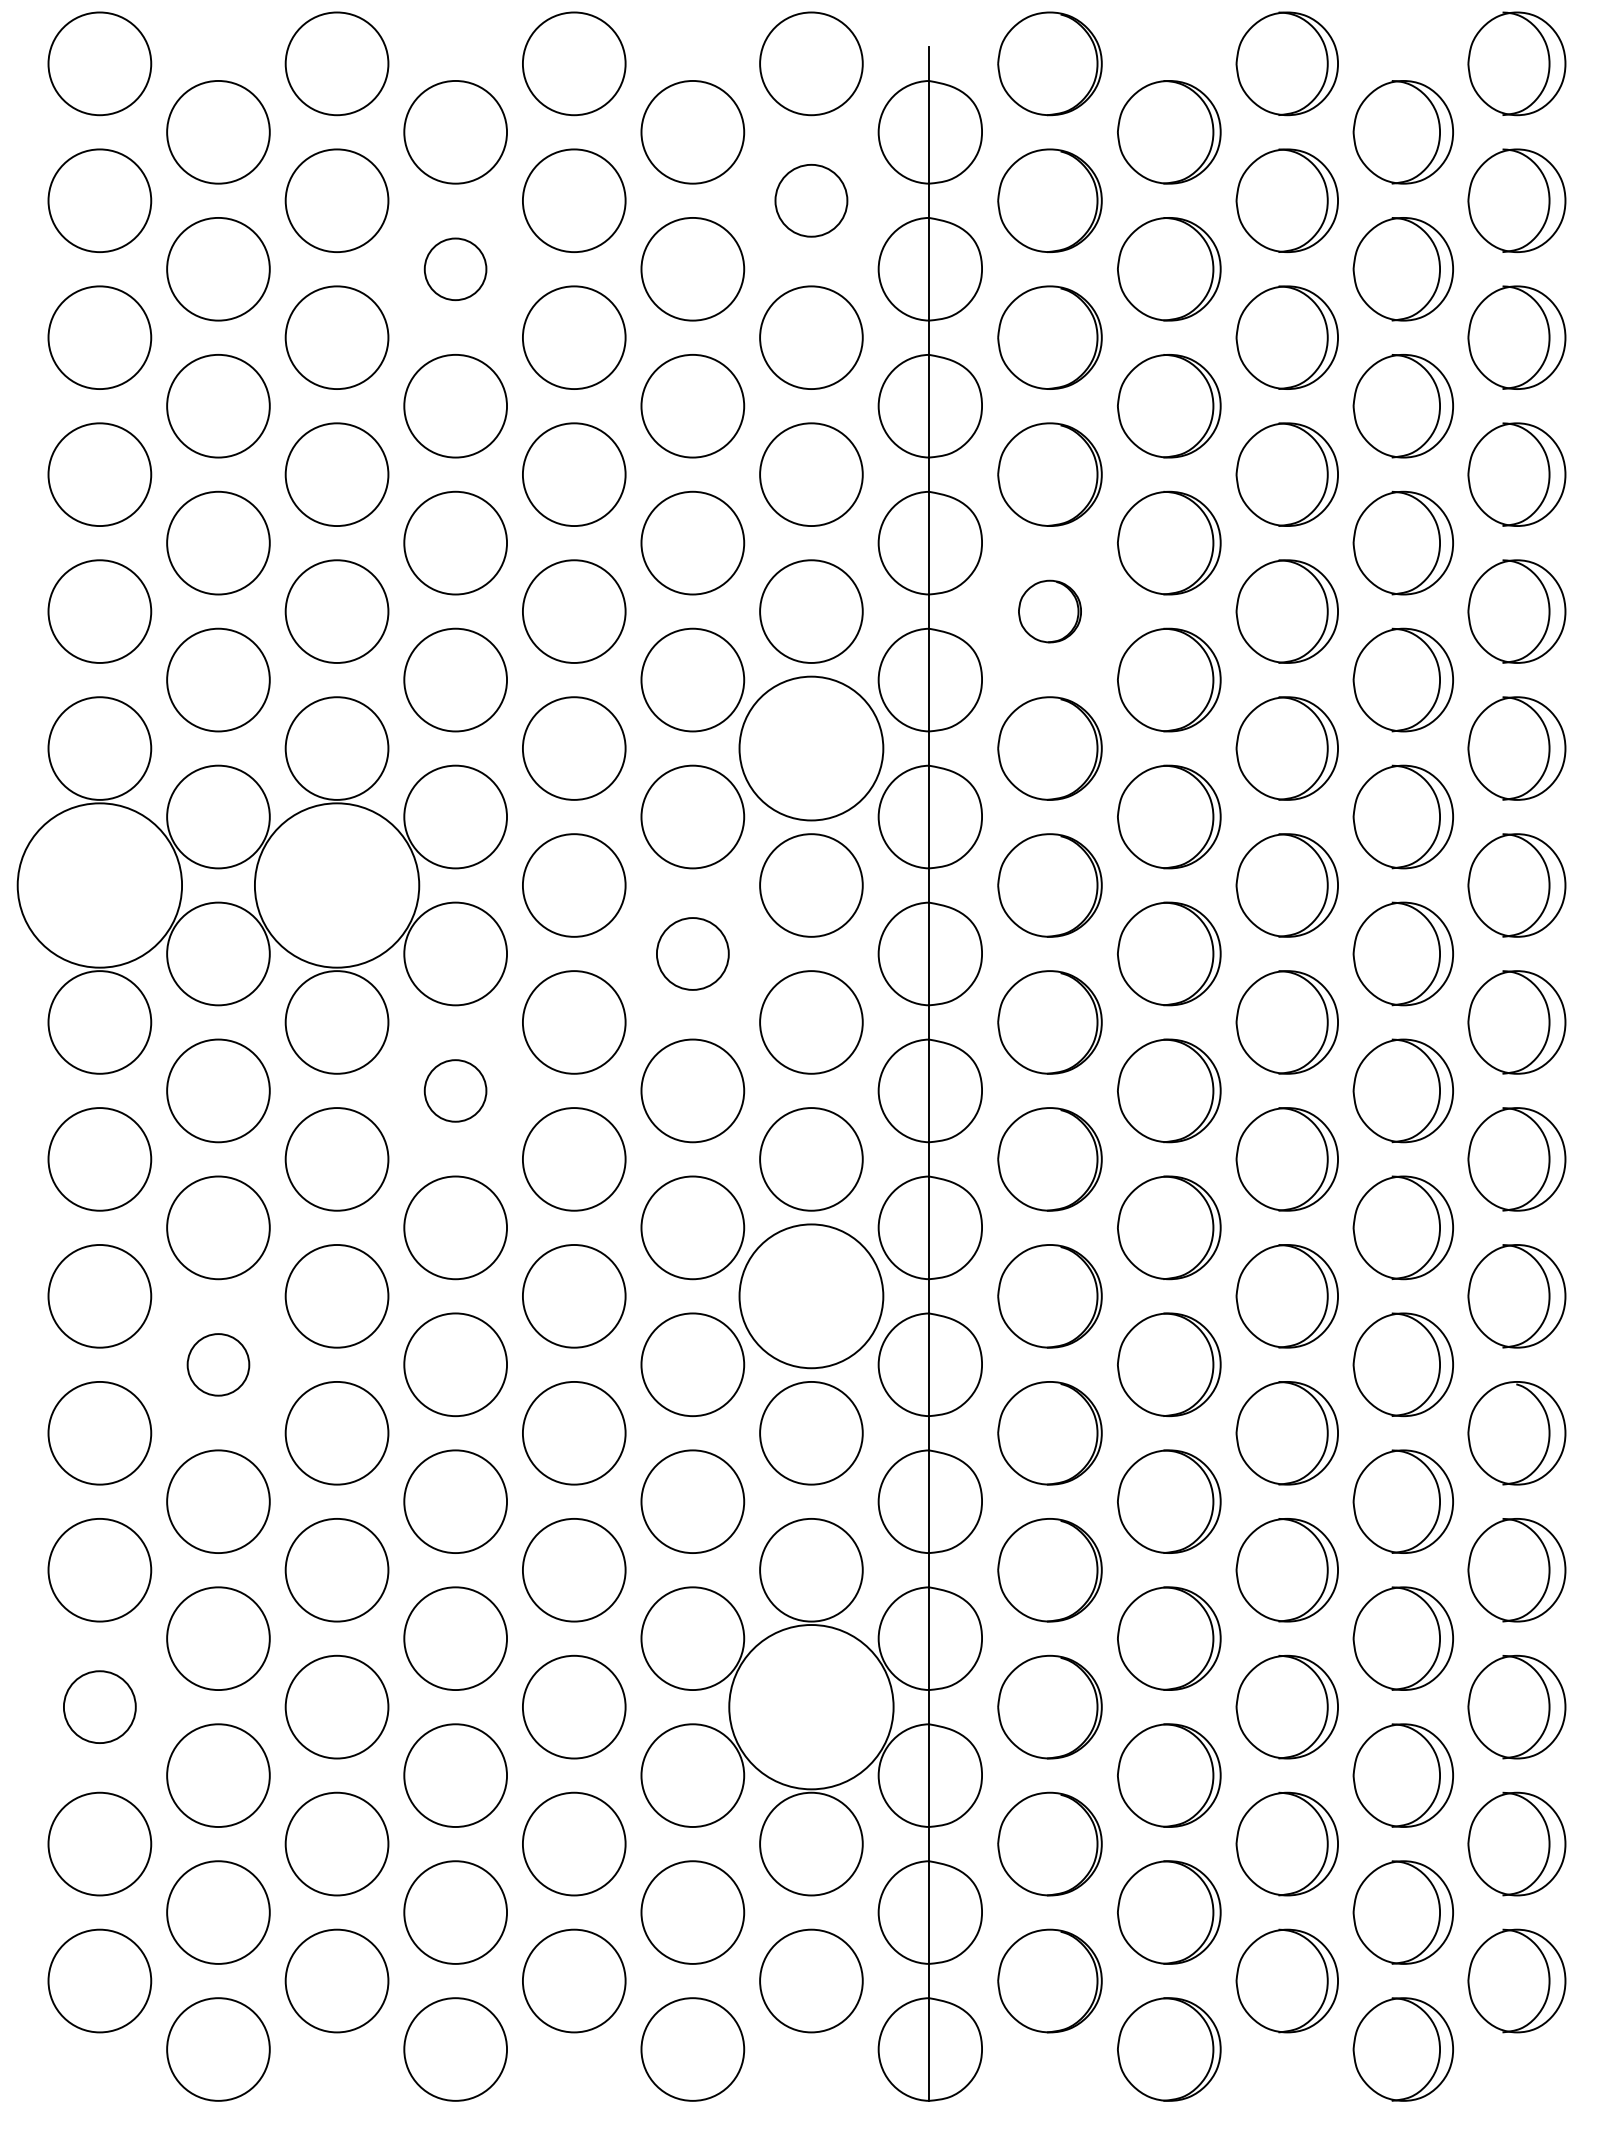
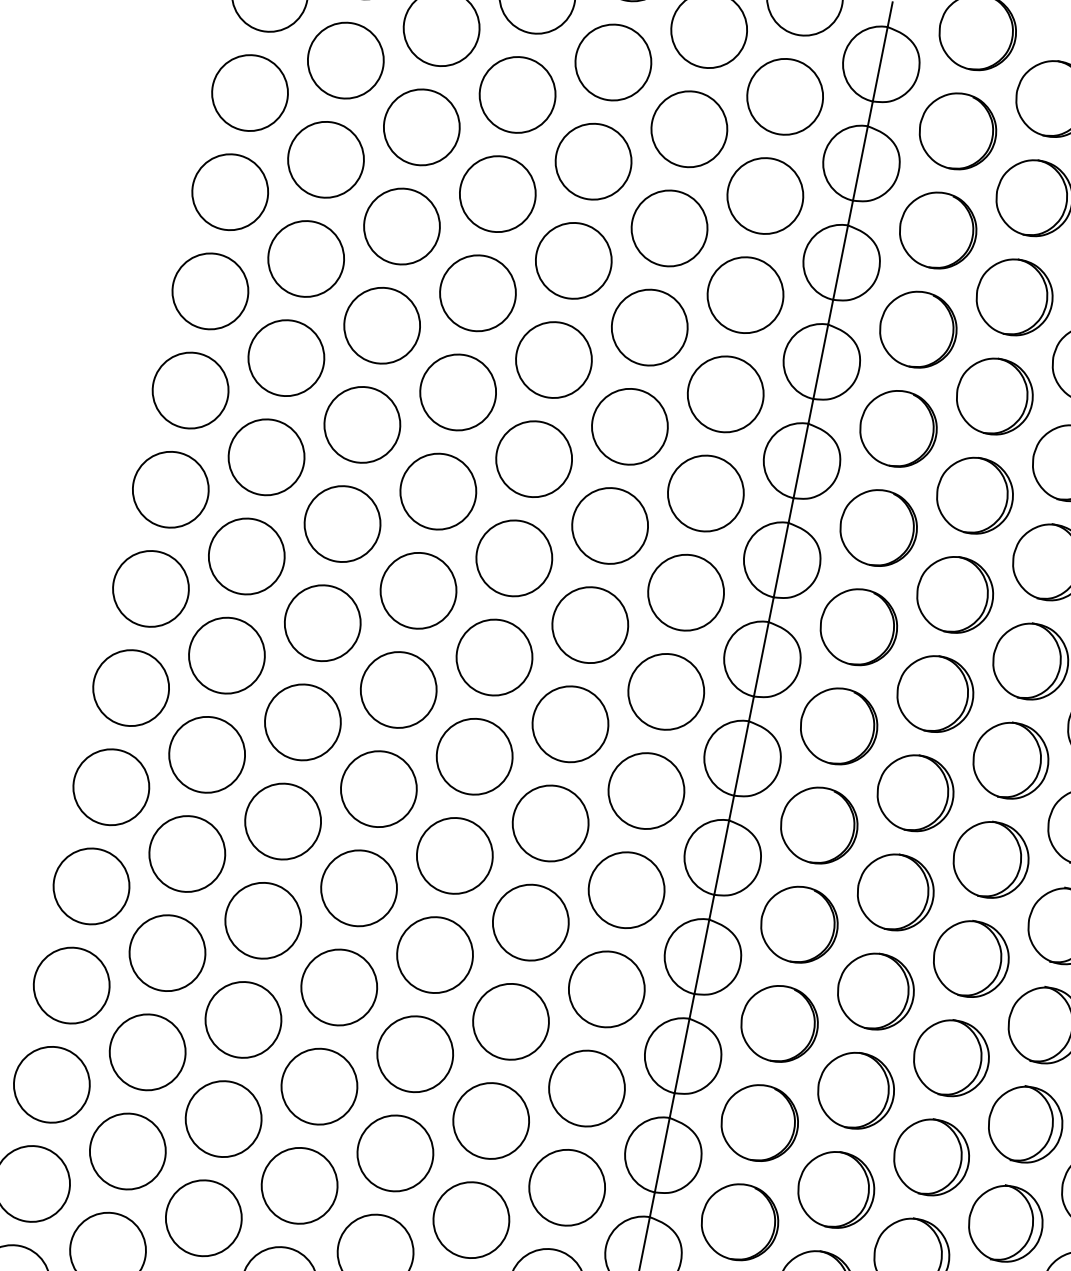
circle: (811, 200) -> (785, 96), size x1.43
circle: (455, 269) -> (517, 95), size x1.67
part: (1049, 611) -> (898, 428), size x1.67
circle: (811, 748) -> (705, 493), size x0.71
circle: (99, 885) -> (170, 489), size x0.62
circle: (336, 885) -> (342, 523), size x0.62
circle: (692, 953) -> (590, 624), size x1.43
circle: (455, 1090) -> (398, 689), size x1.67
circle: (811, 1295) -> (626, 889), size x0.71
circle: (218, 1364) -> (187, 853), size x1.67
circle: (99, 1706) -> (51, 1084), size x1.43
circle: (811, 1706) -> (567, 1187), size x0.62

